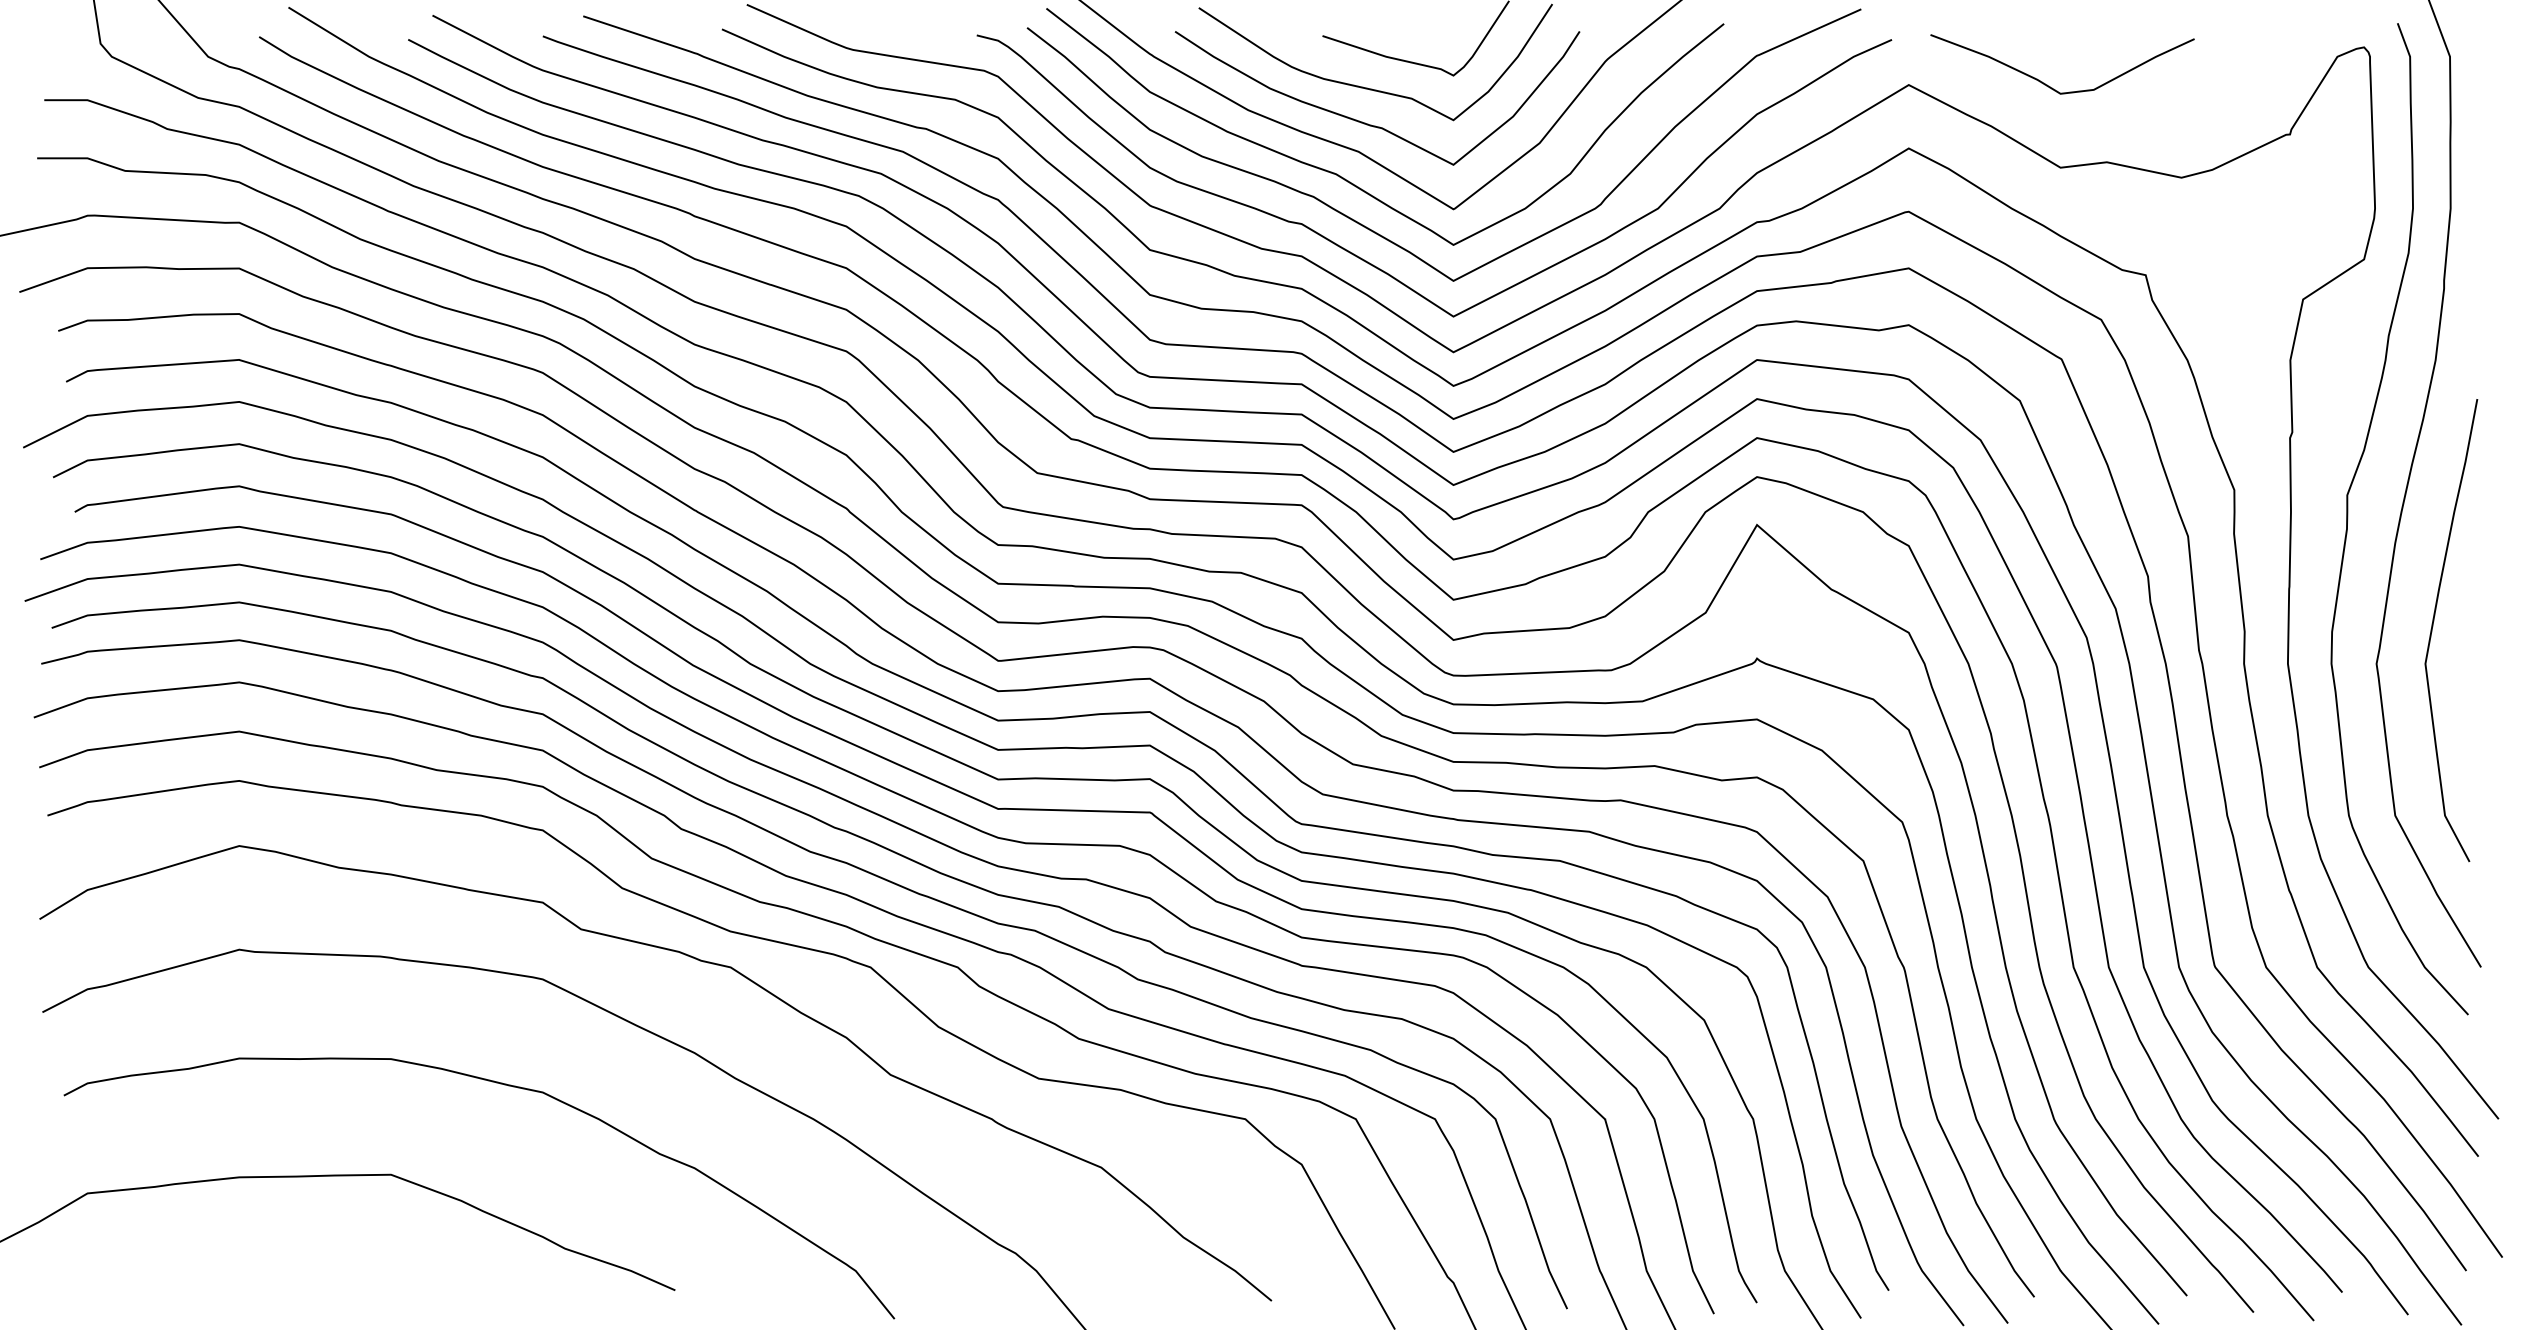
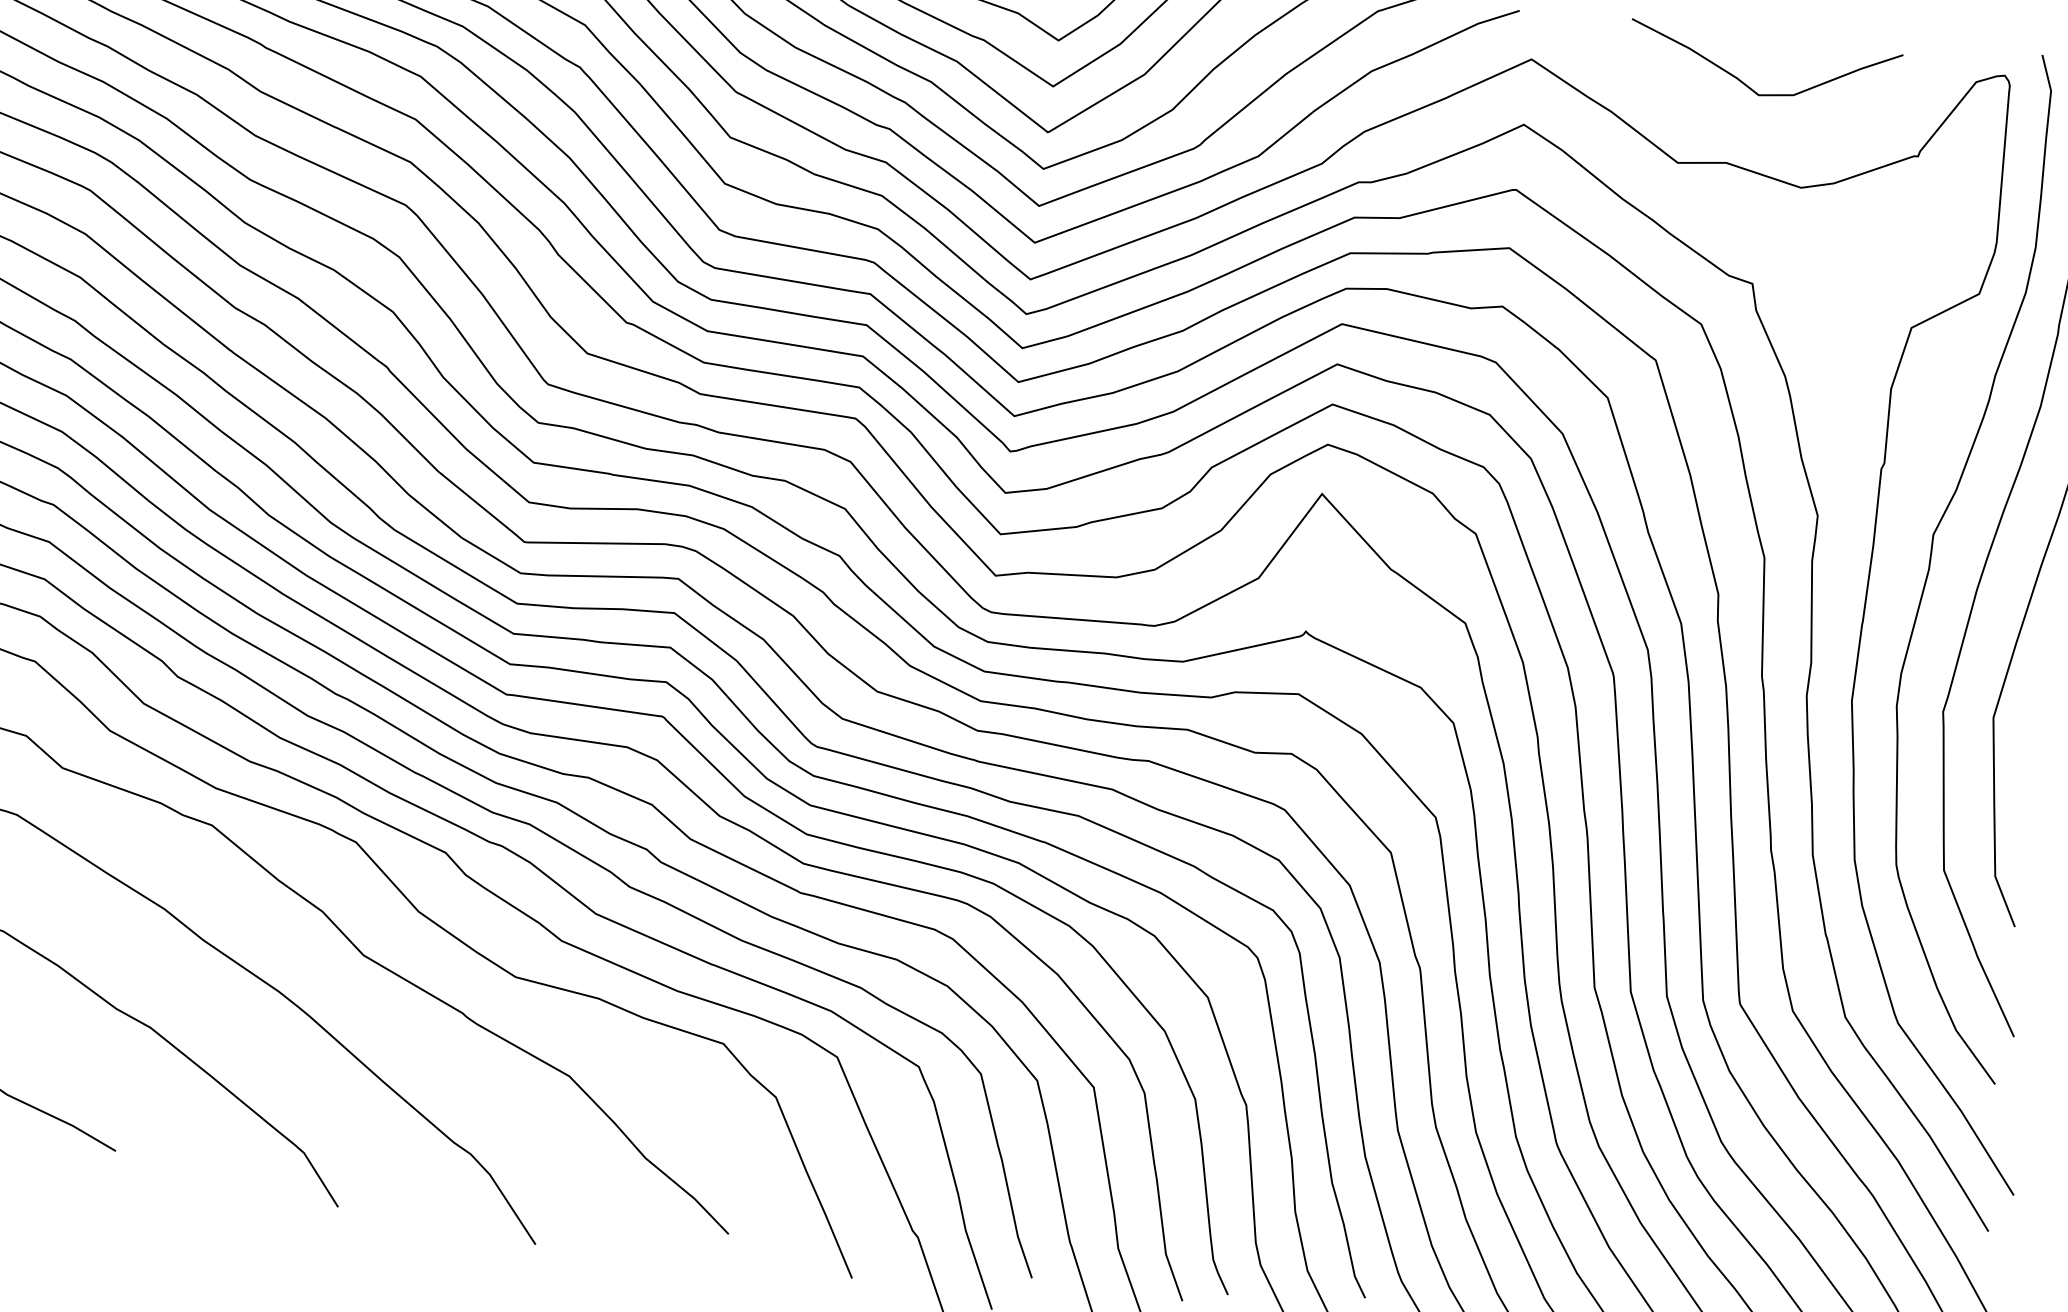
curve: (2047, 84) -> (1746, 84), moved

